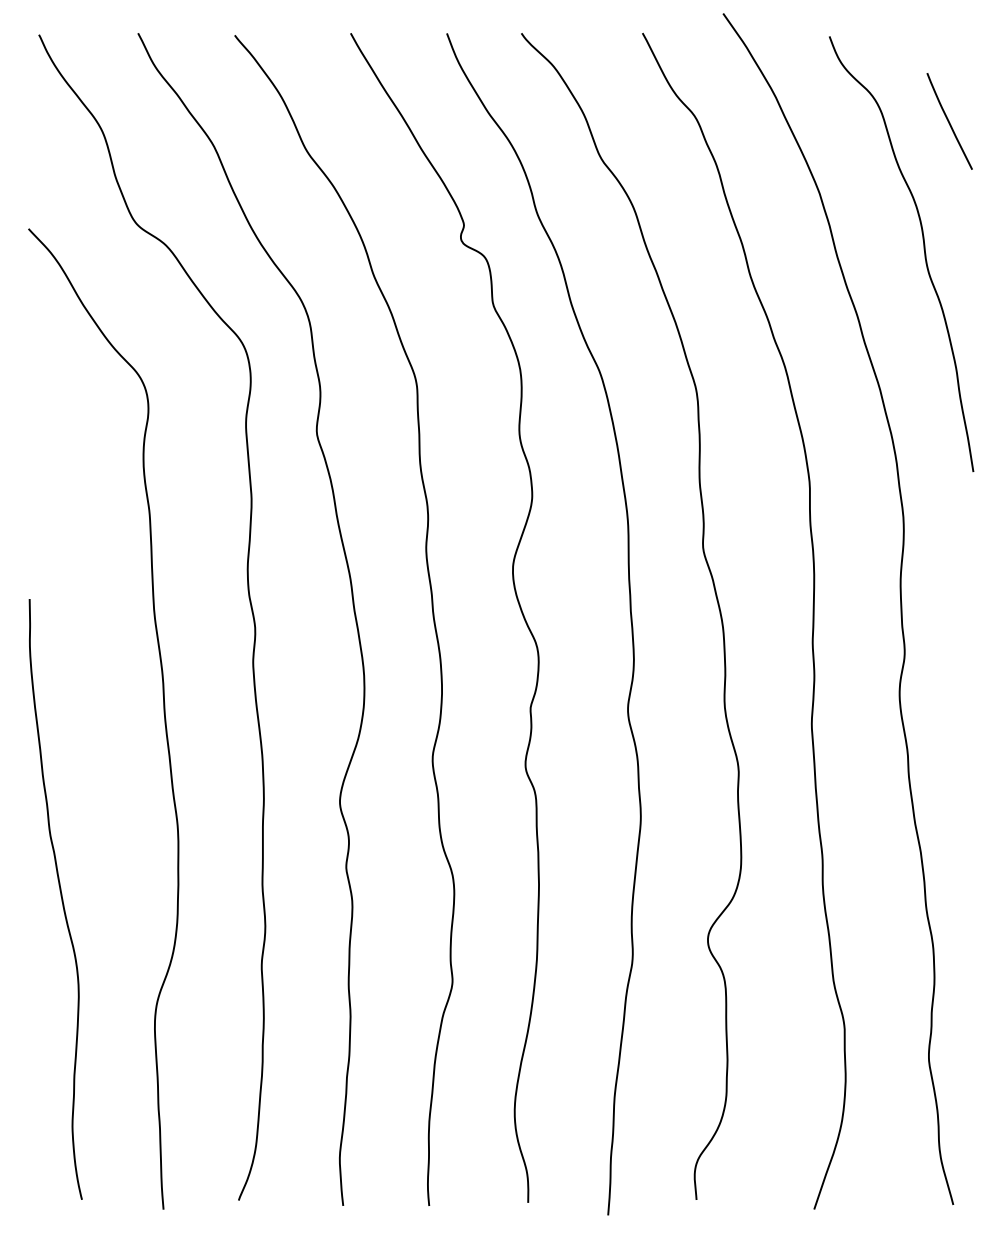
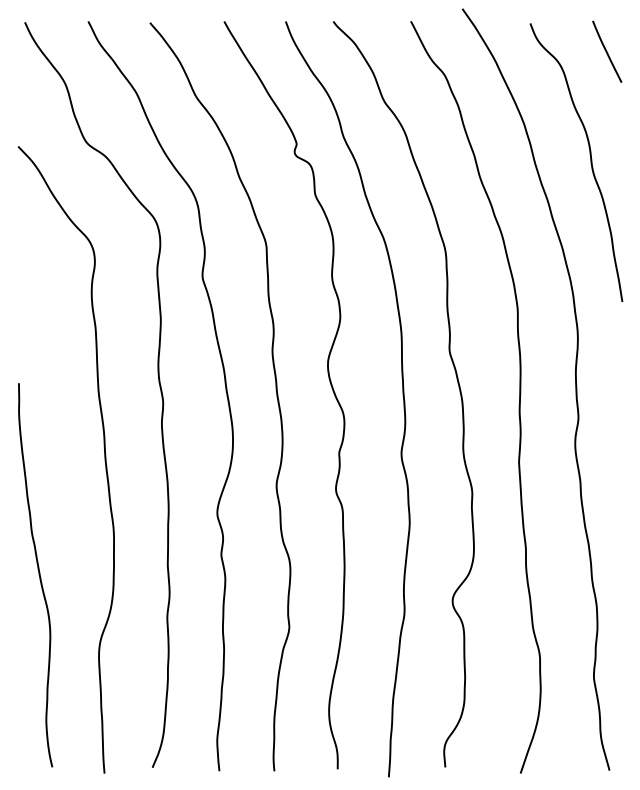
curve: (950, 120) -> (607, 51), moved

